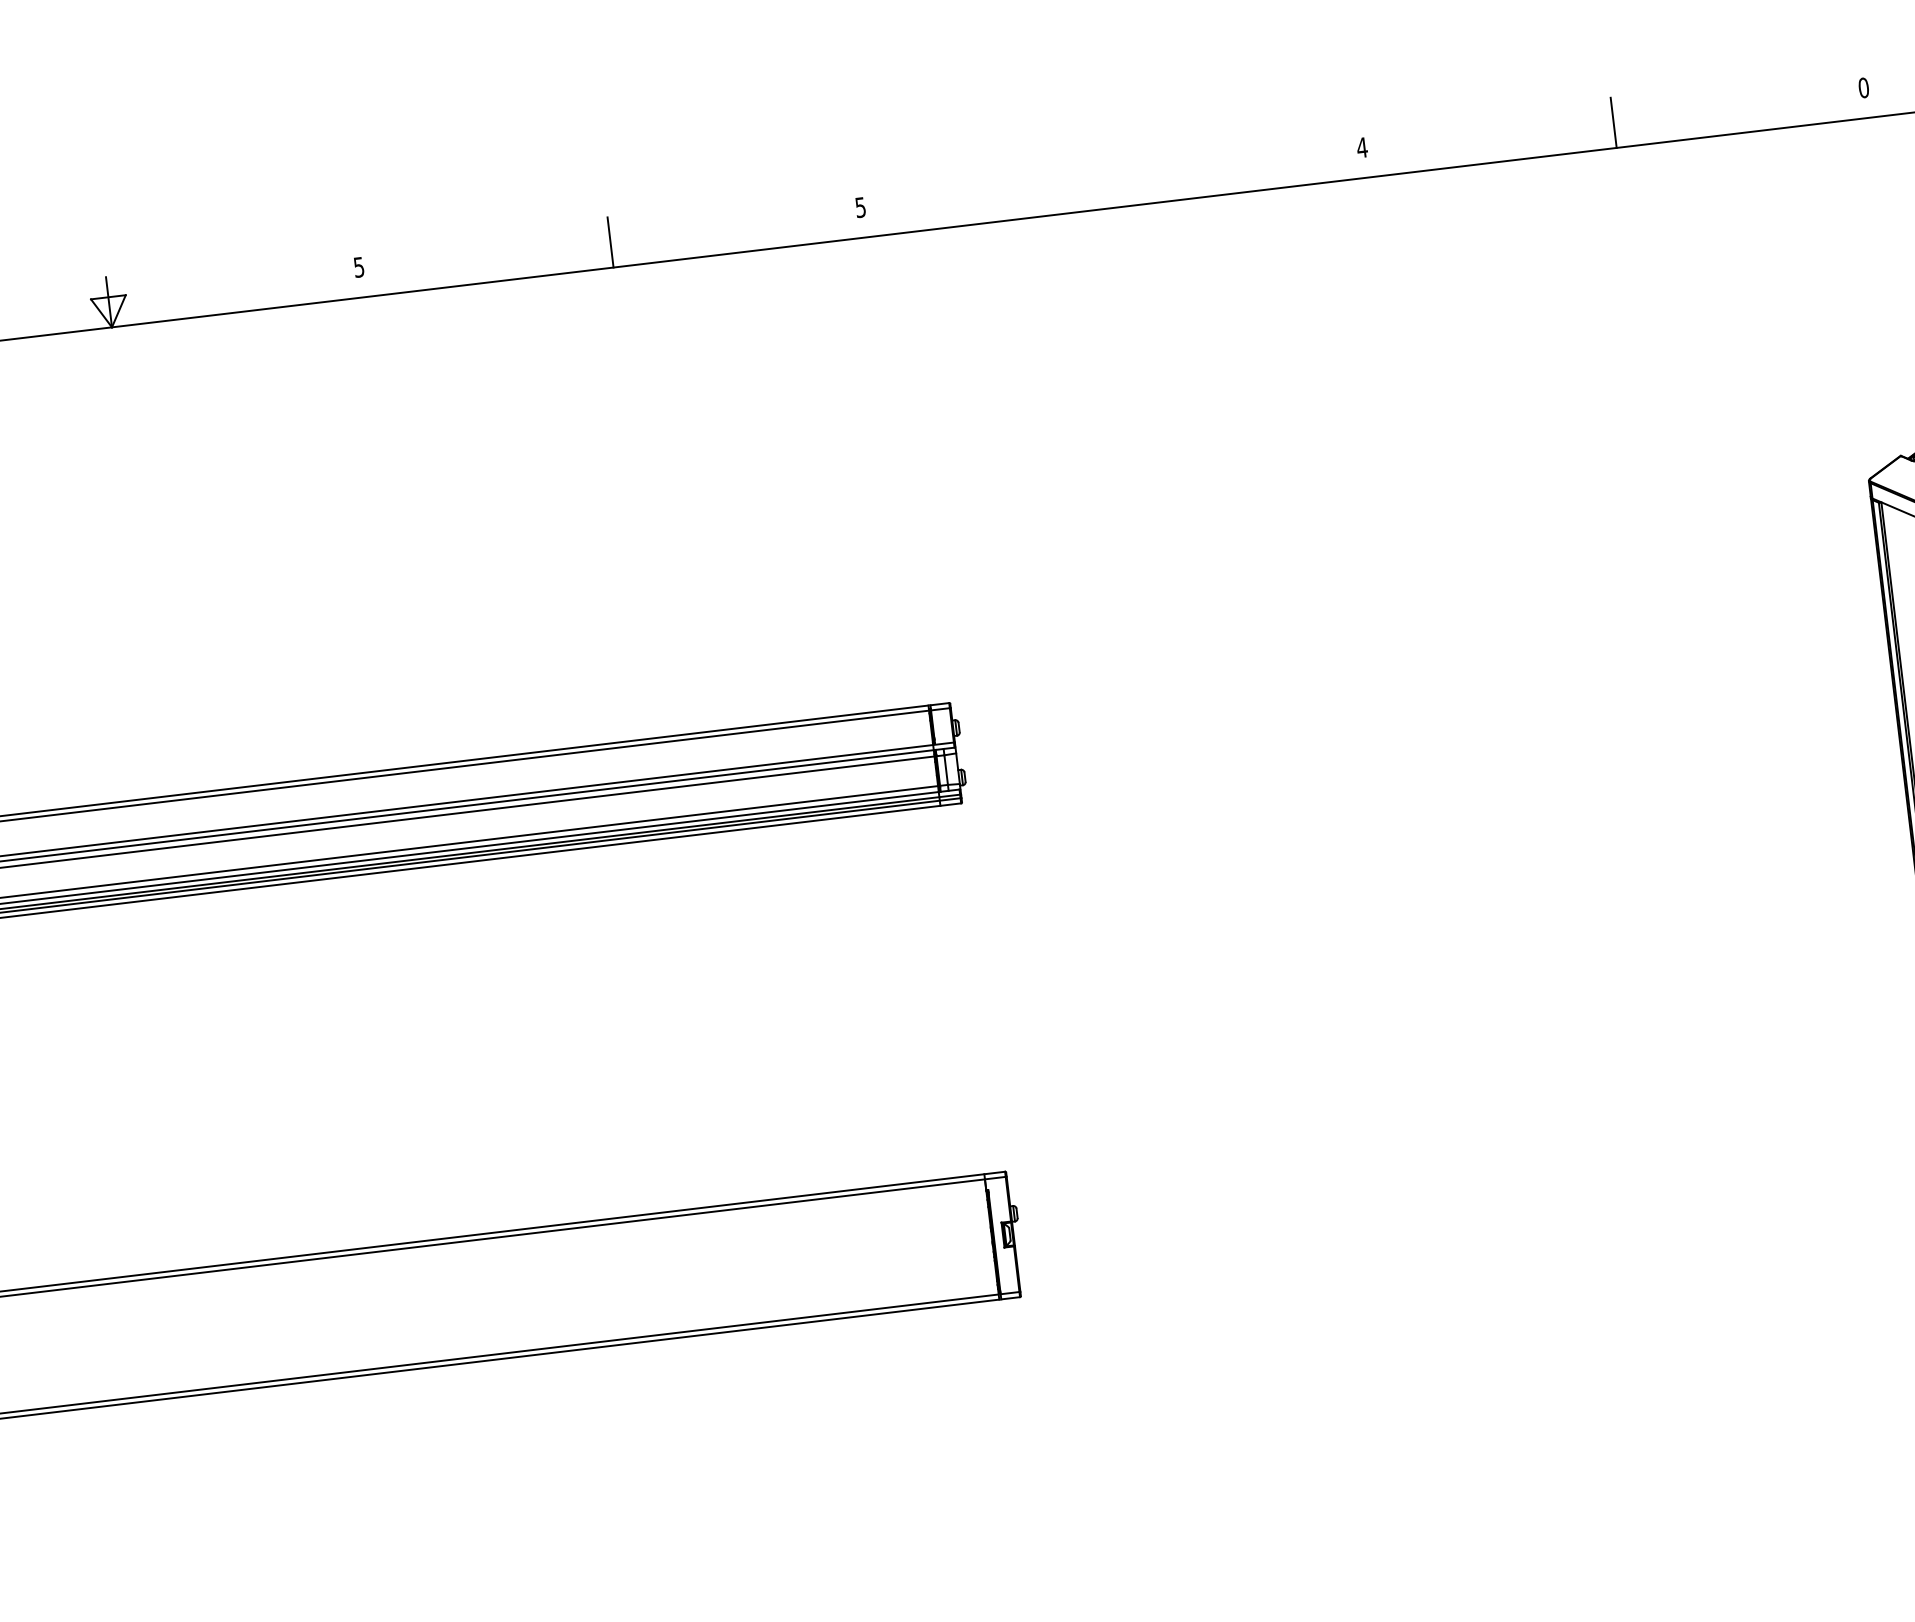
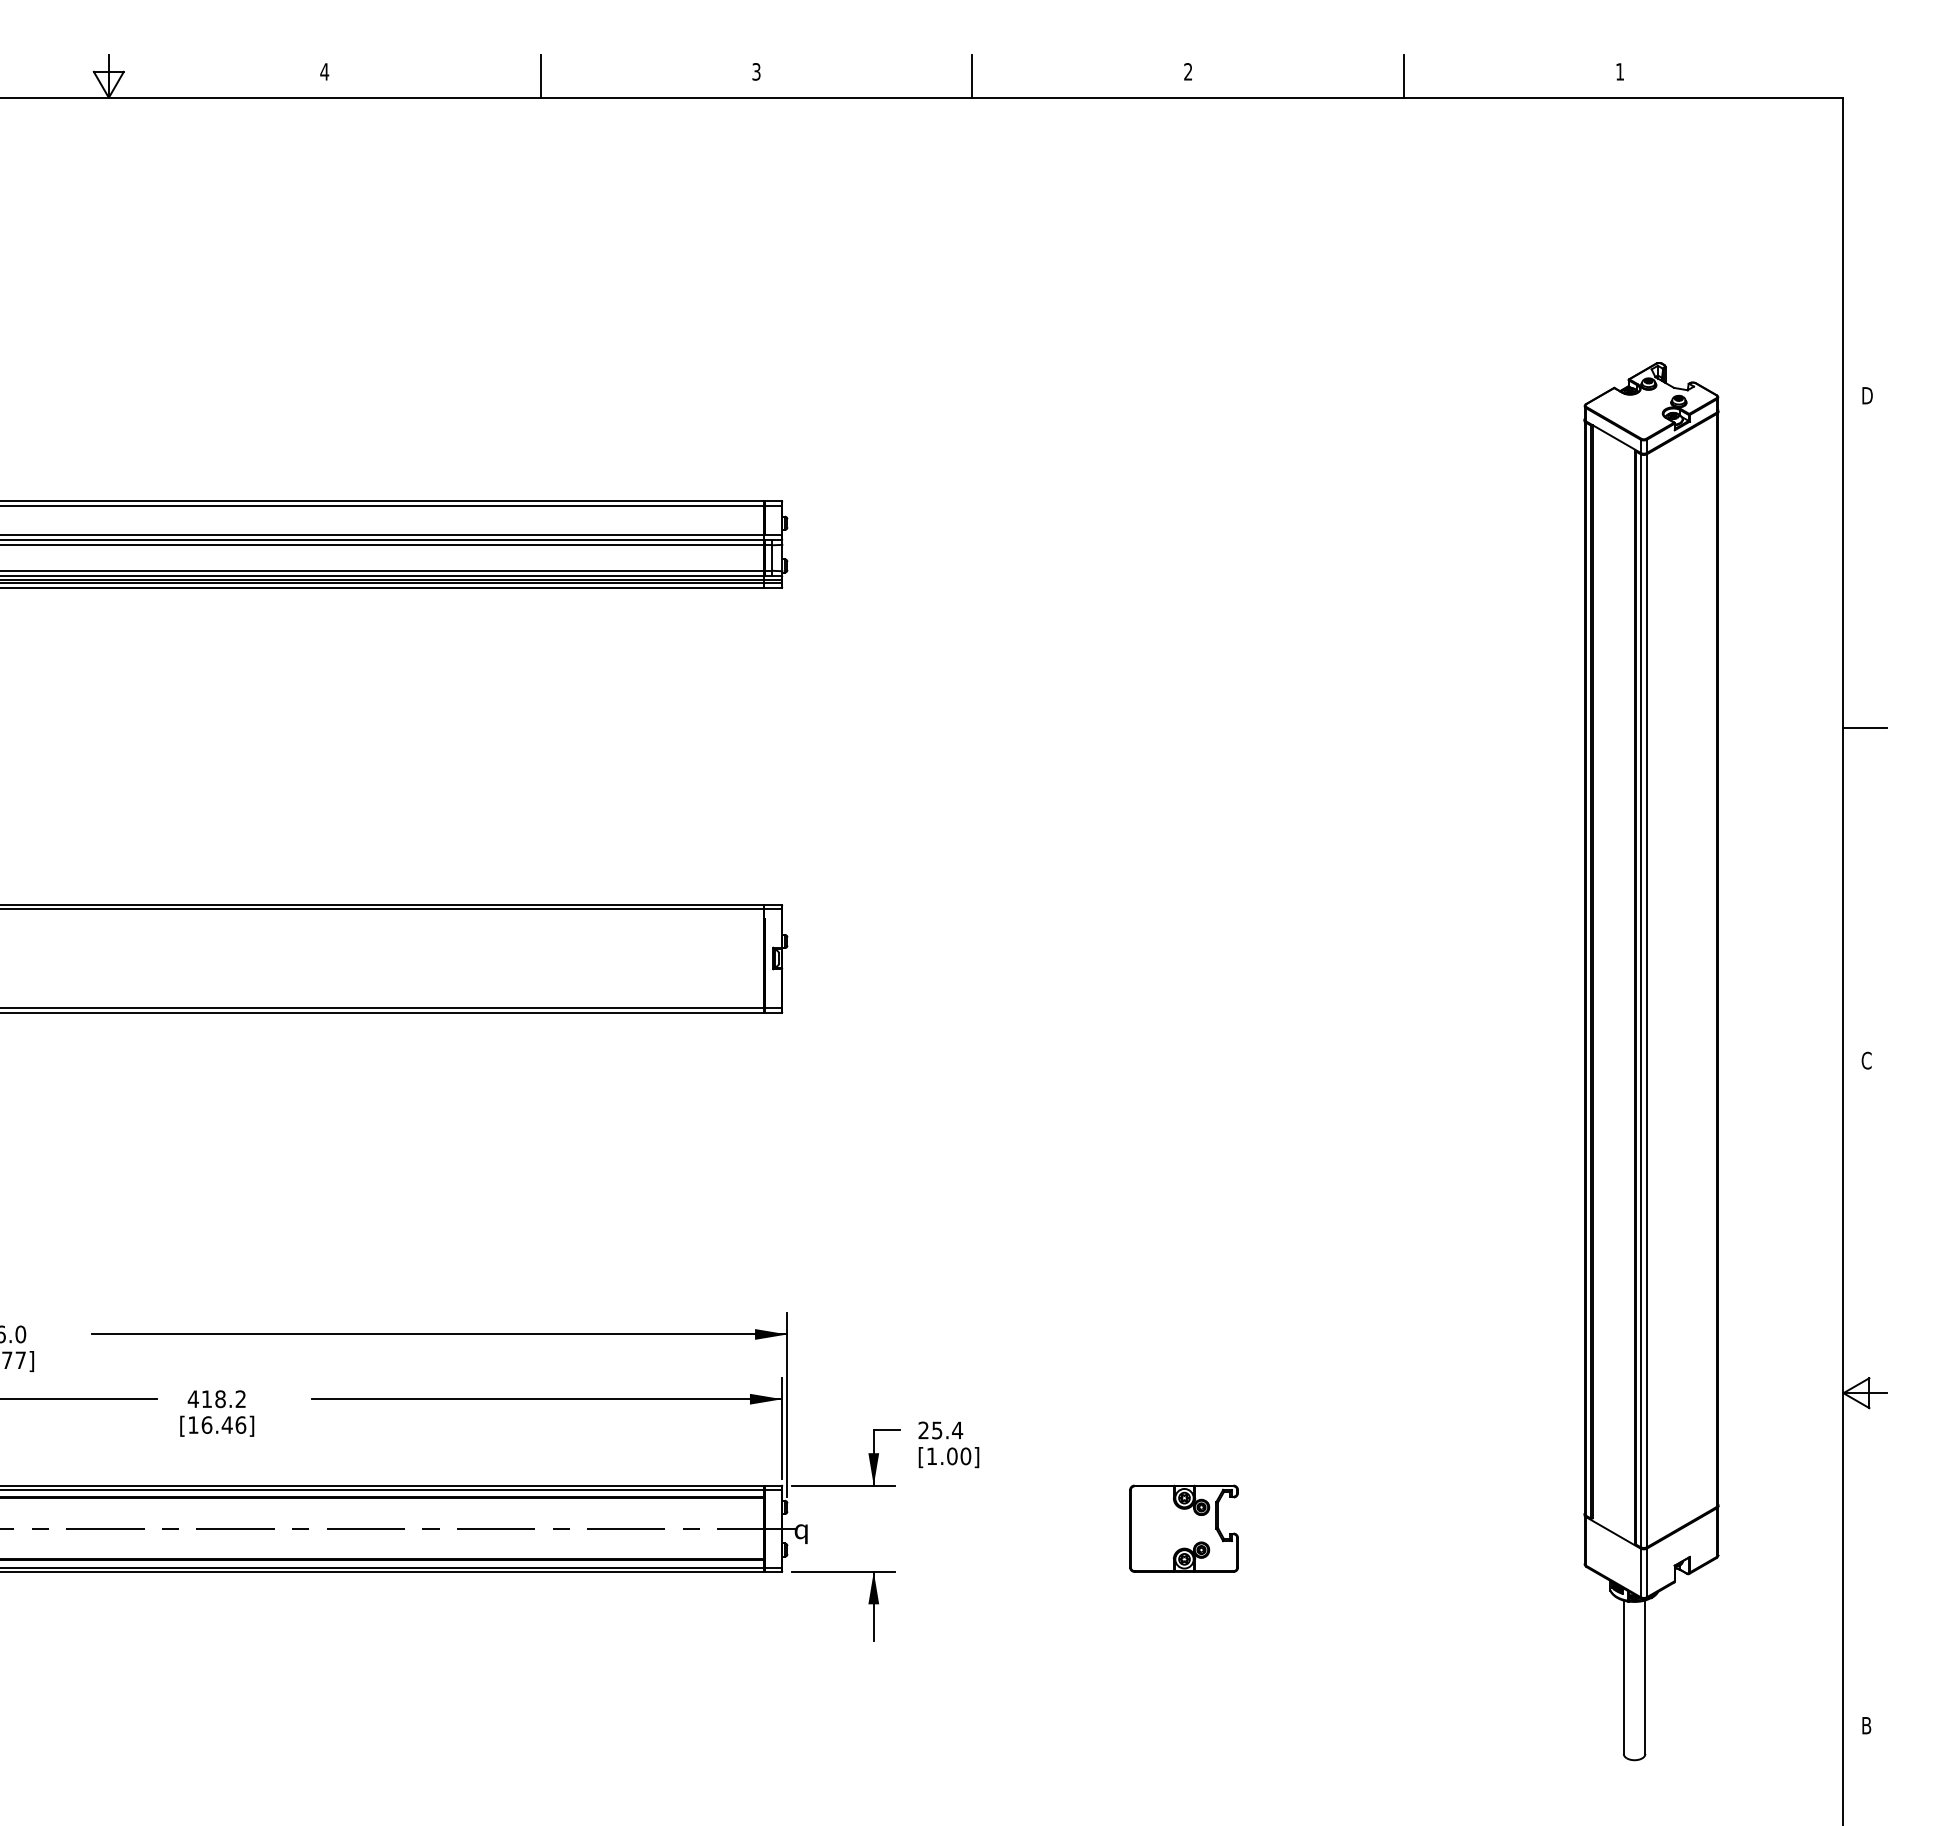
text: (1863, 87) -> (1619, 71), 0 -> 1
text: (1361, 147) -> (1187, 71), 4 -> 2
line: (1112, 181) -> (972, 75), added
text: (860, 207) -> (756, 71), 5 -> 3
text: (358, 266) -> (324, 71), 5 -> 4

